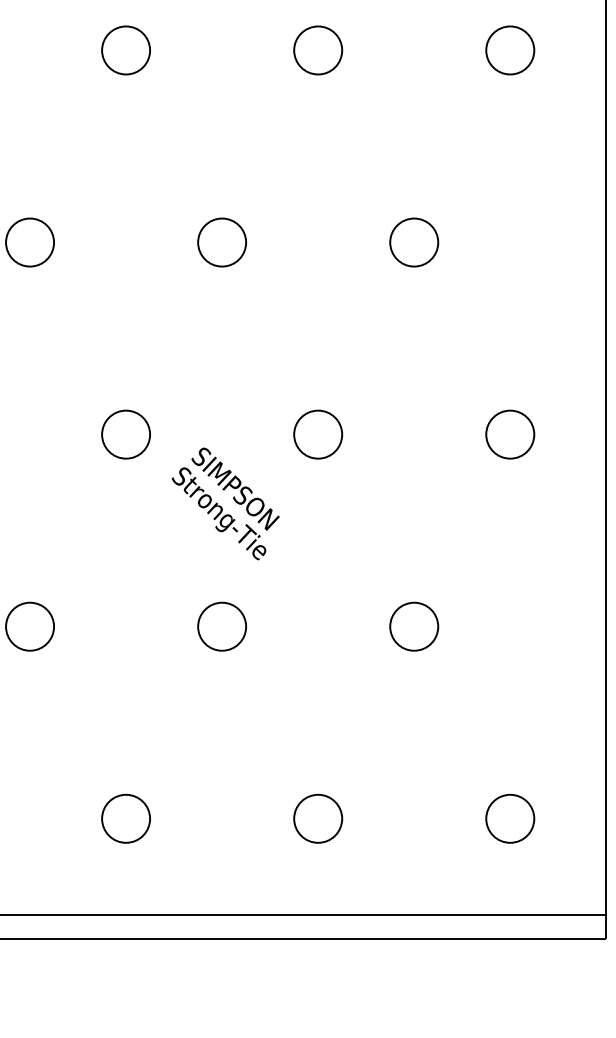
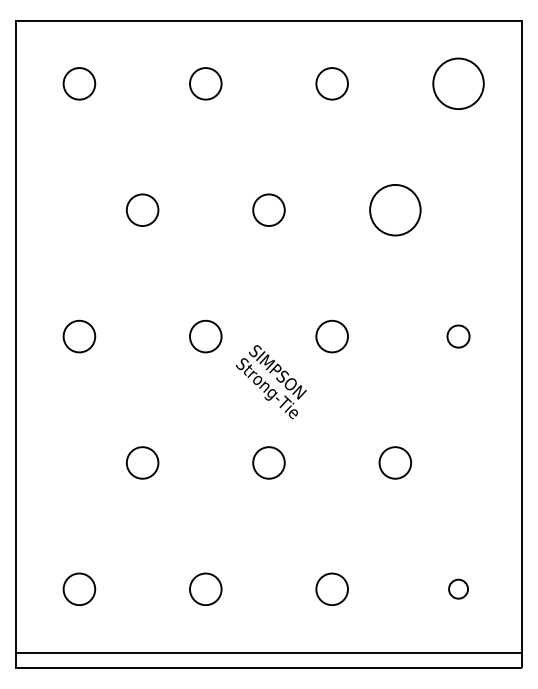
circle: (510, 49) -> (458, 83), size x1.6
circle: (414, 242) -> (395, 210), size x1.6
circle: (510, 434) -> (458, 336), size x0.7
circle: (510, 817) -> (458, 588), size x0.6

